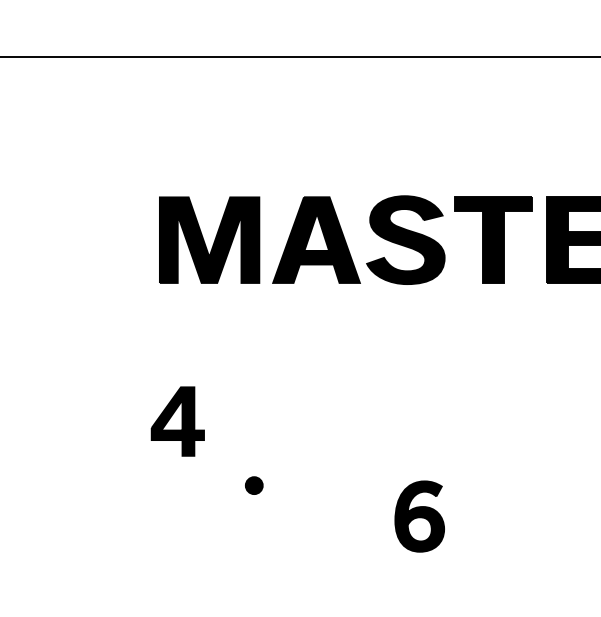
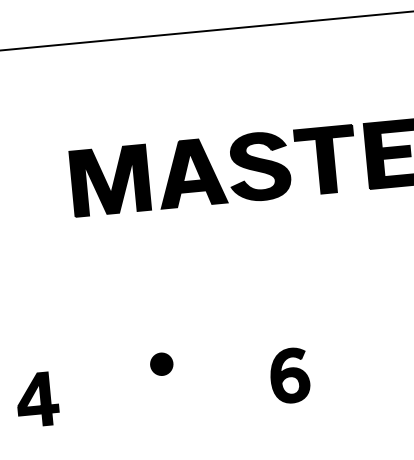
part: (177, 421) -> (37, 399), moved
part: (254, 485) -> (162, 364), size x1.67

